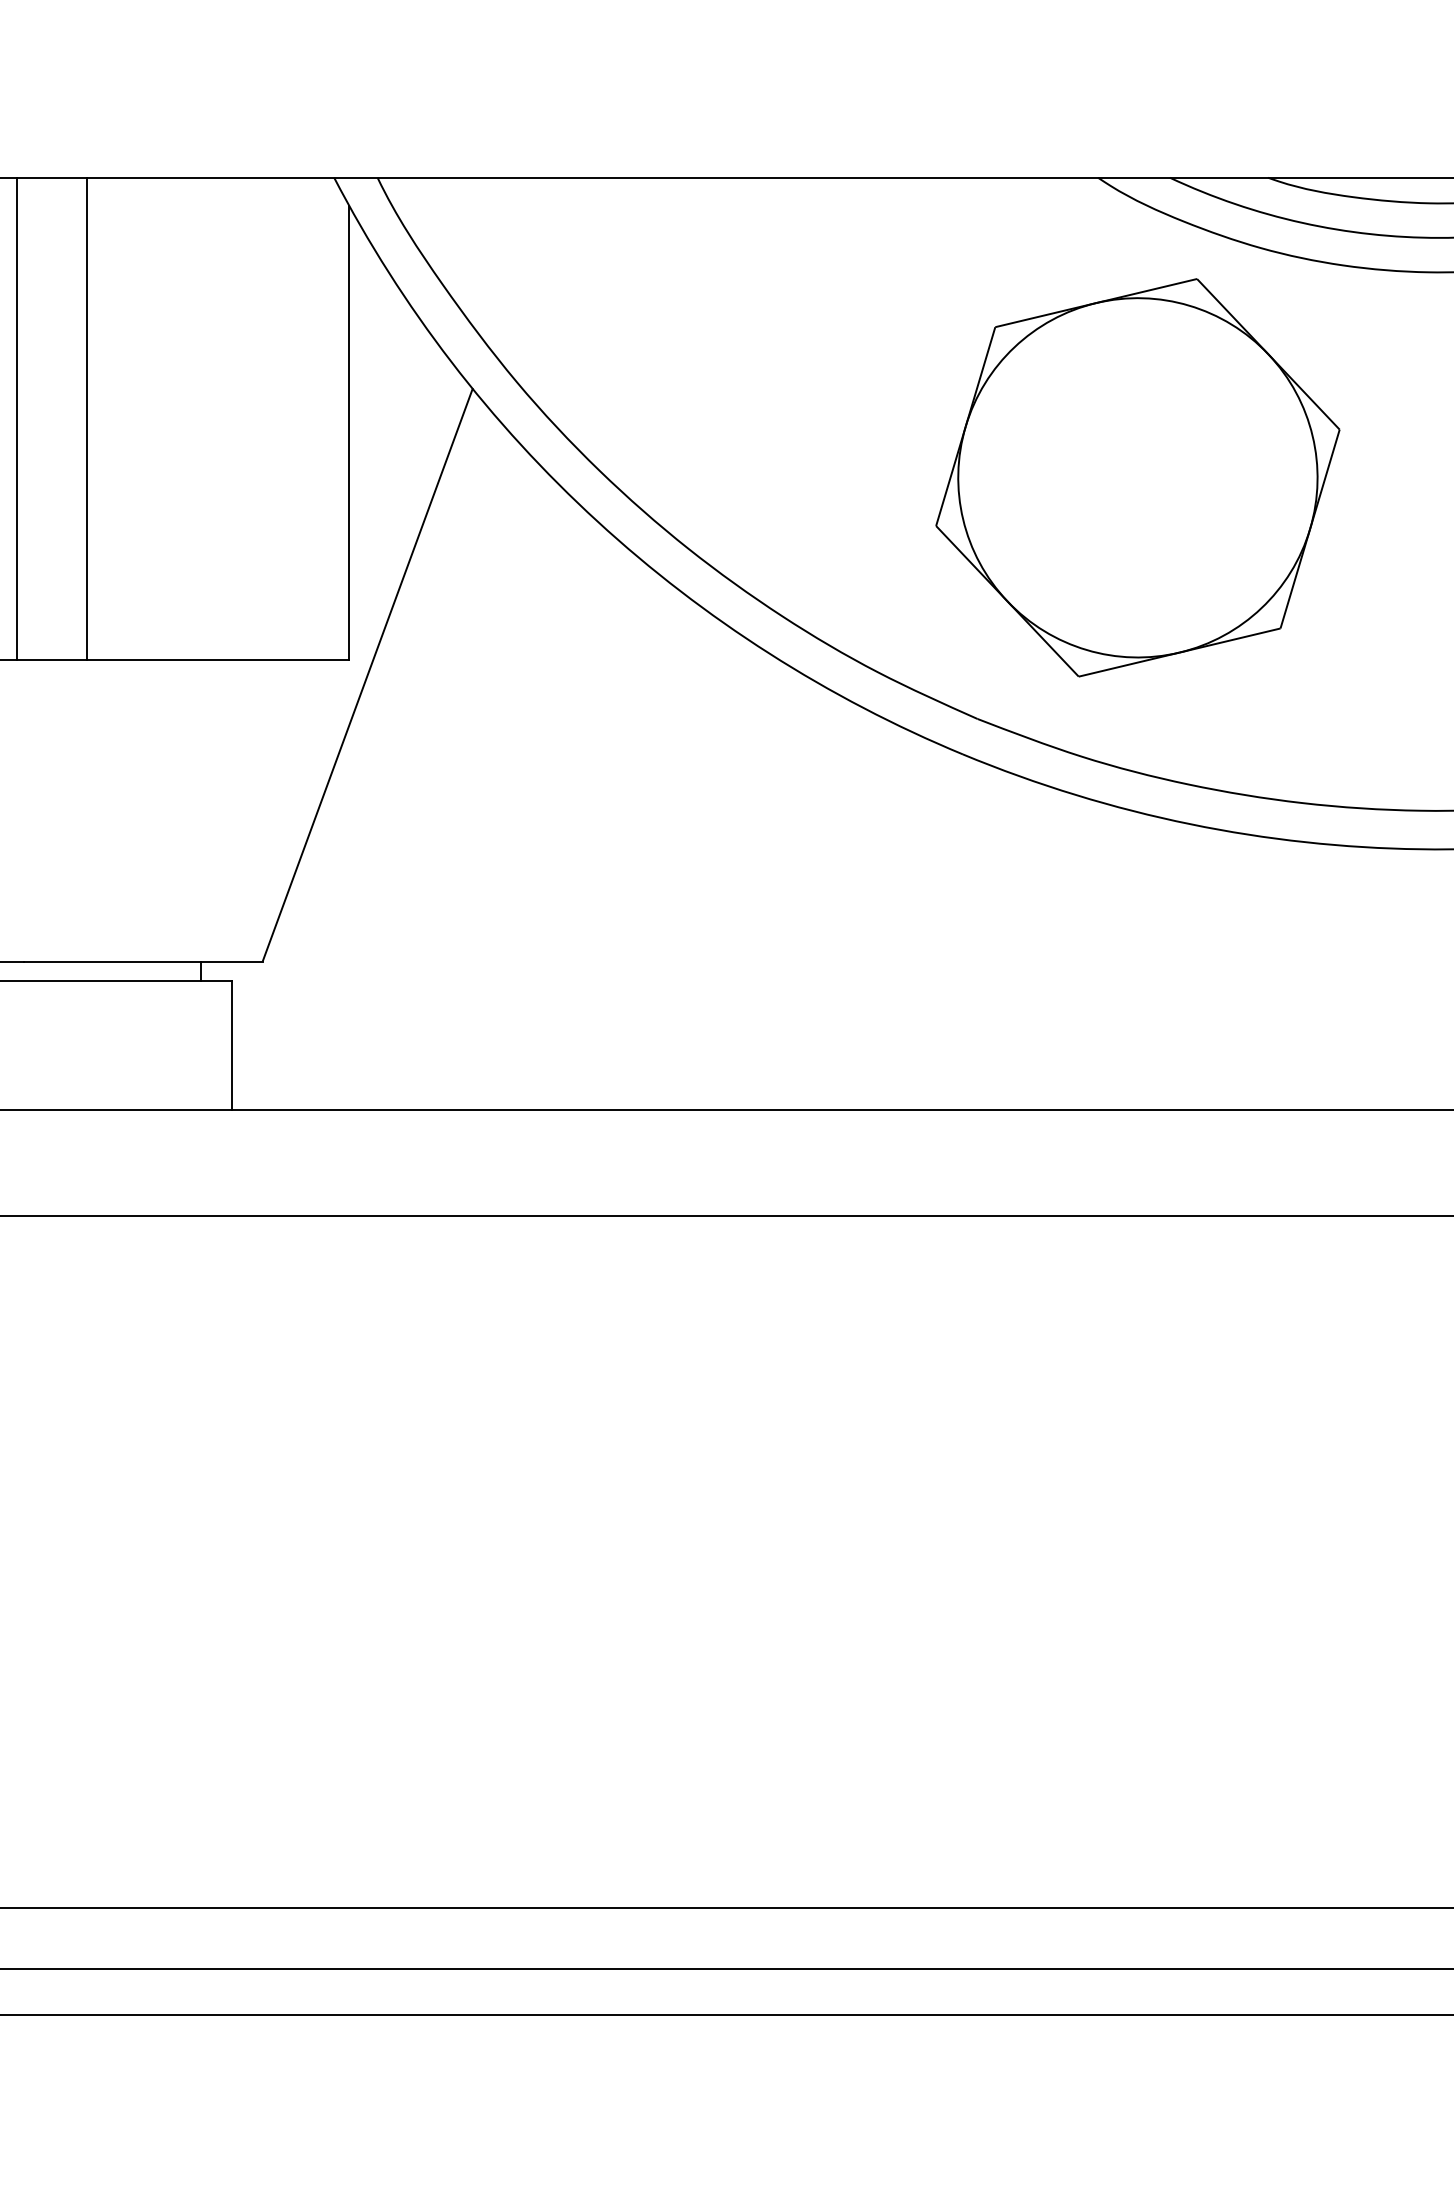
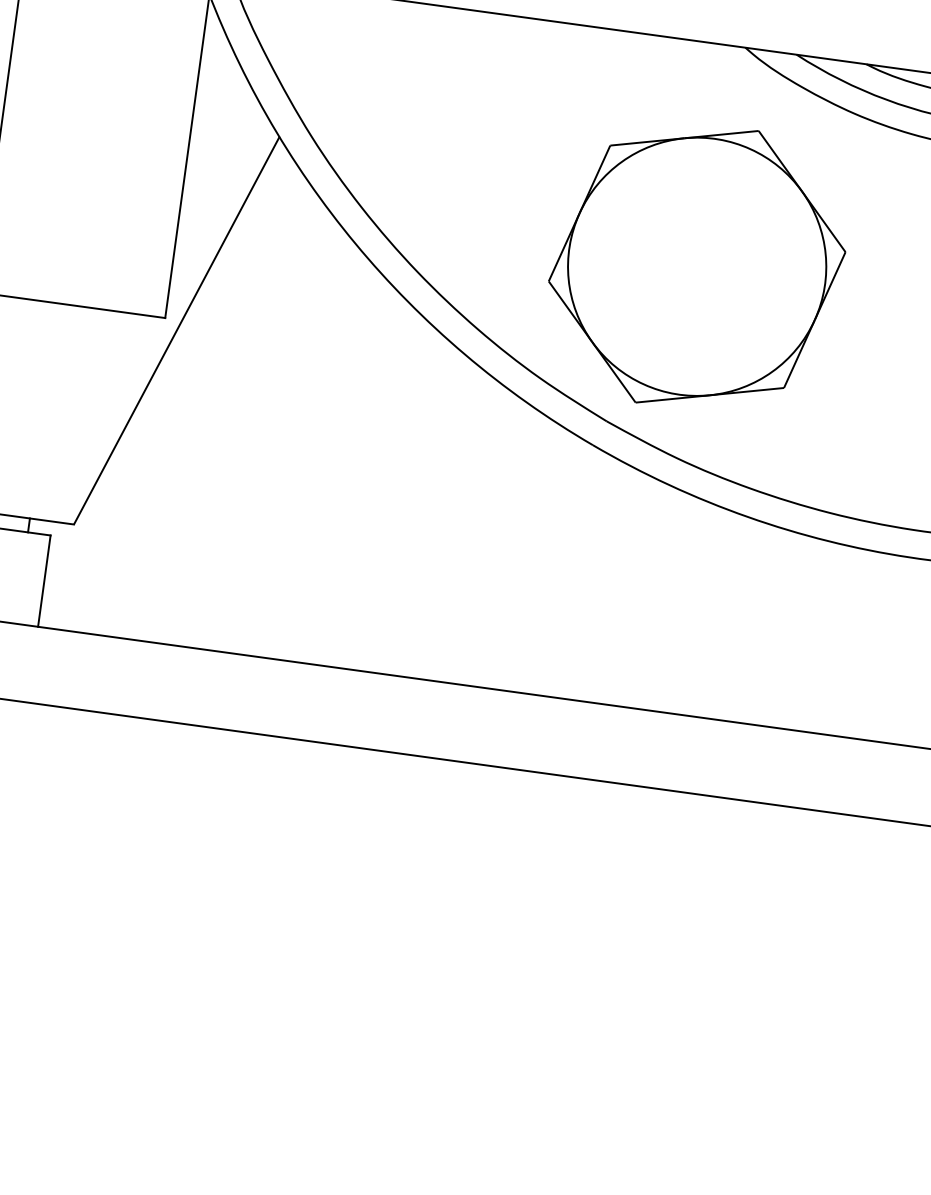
part: (1137, 477) -> (696, 266), moved

